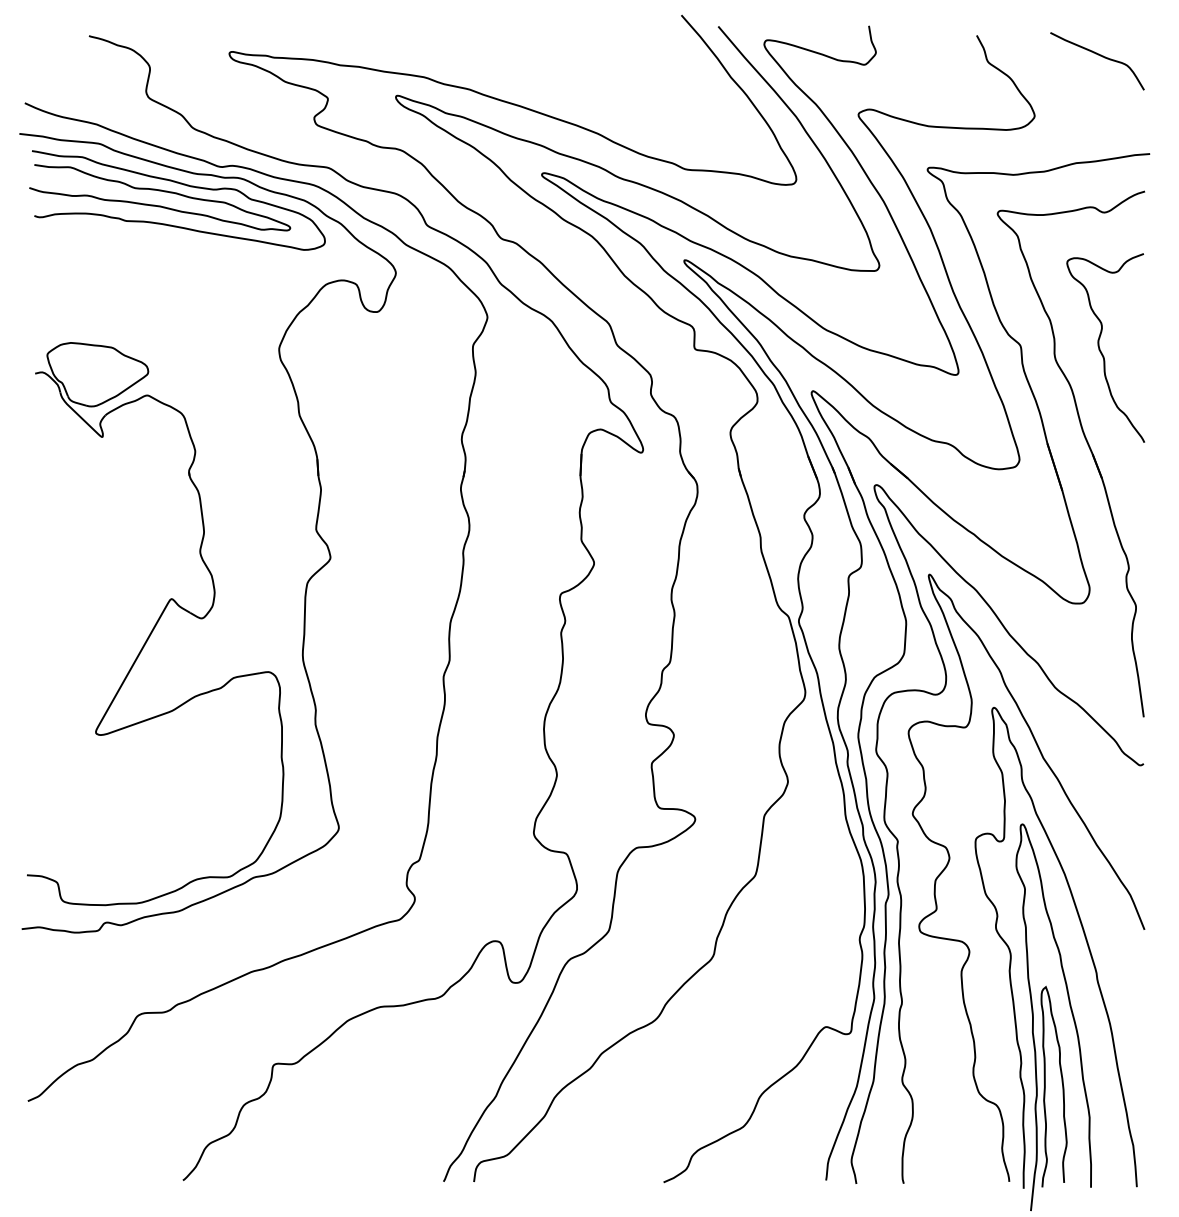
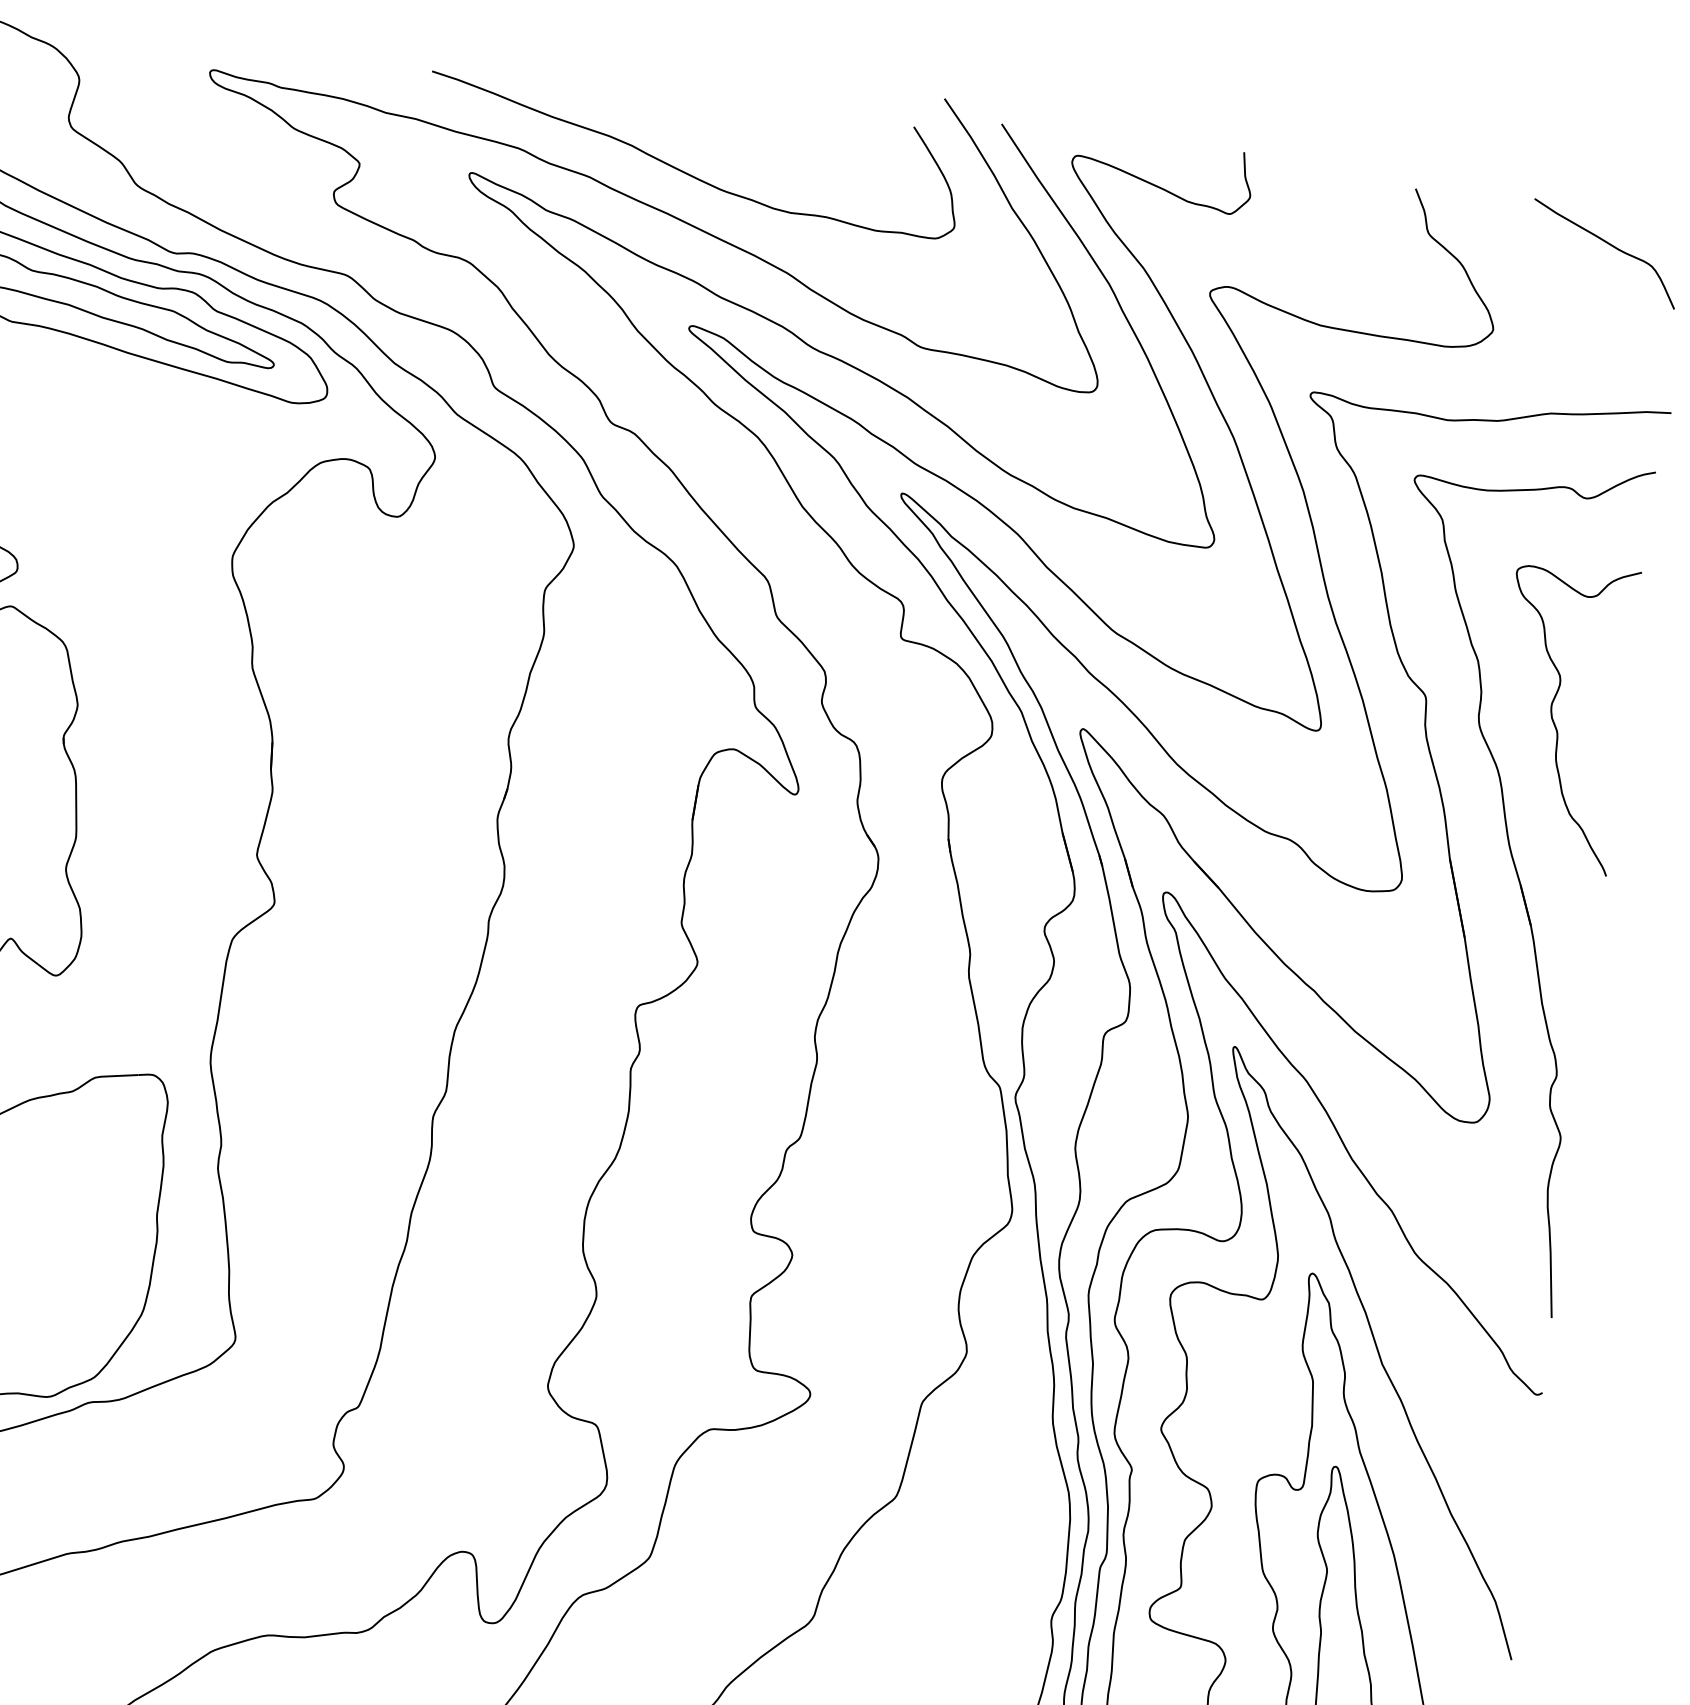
curve: (527, 78) -> (684, 170), added

